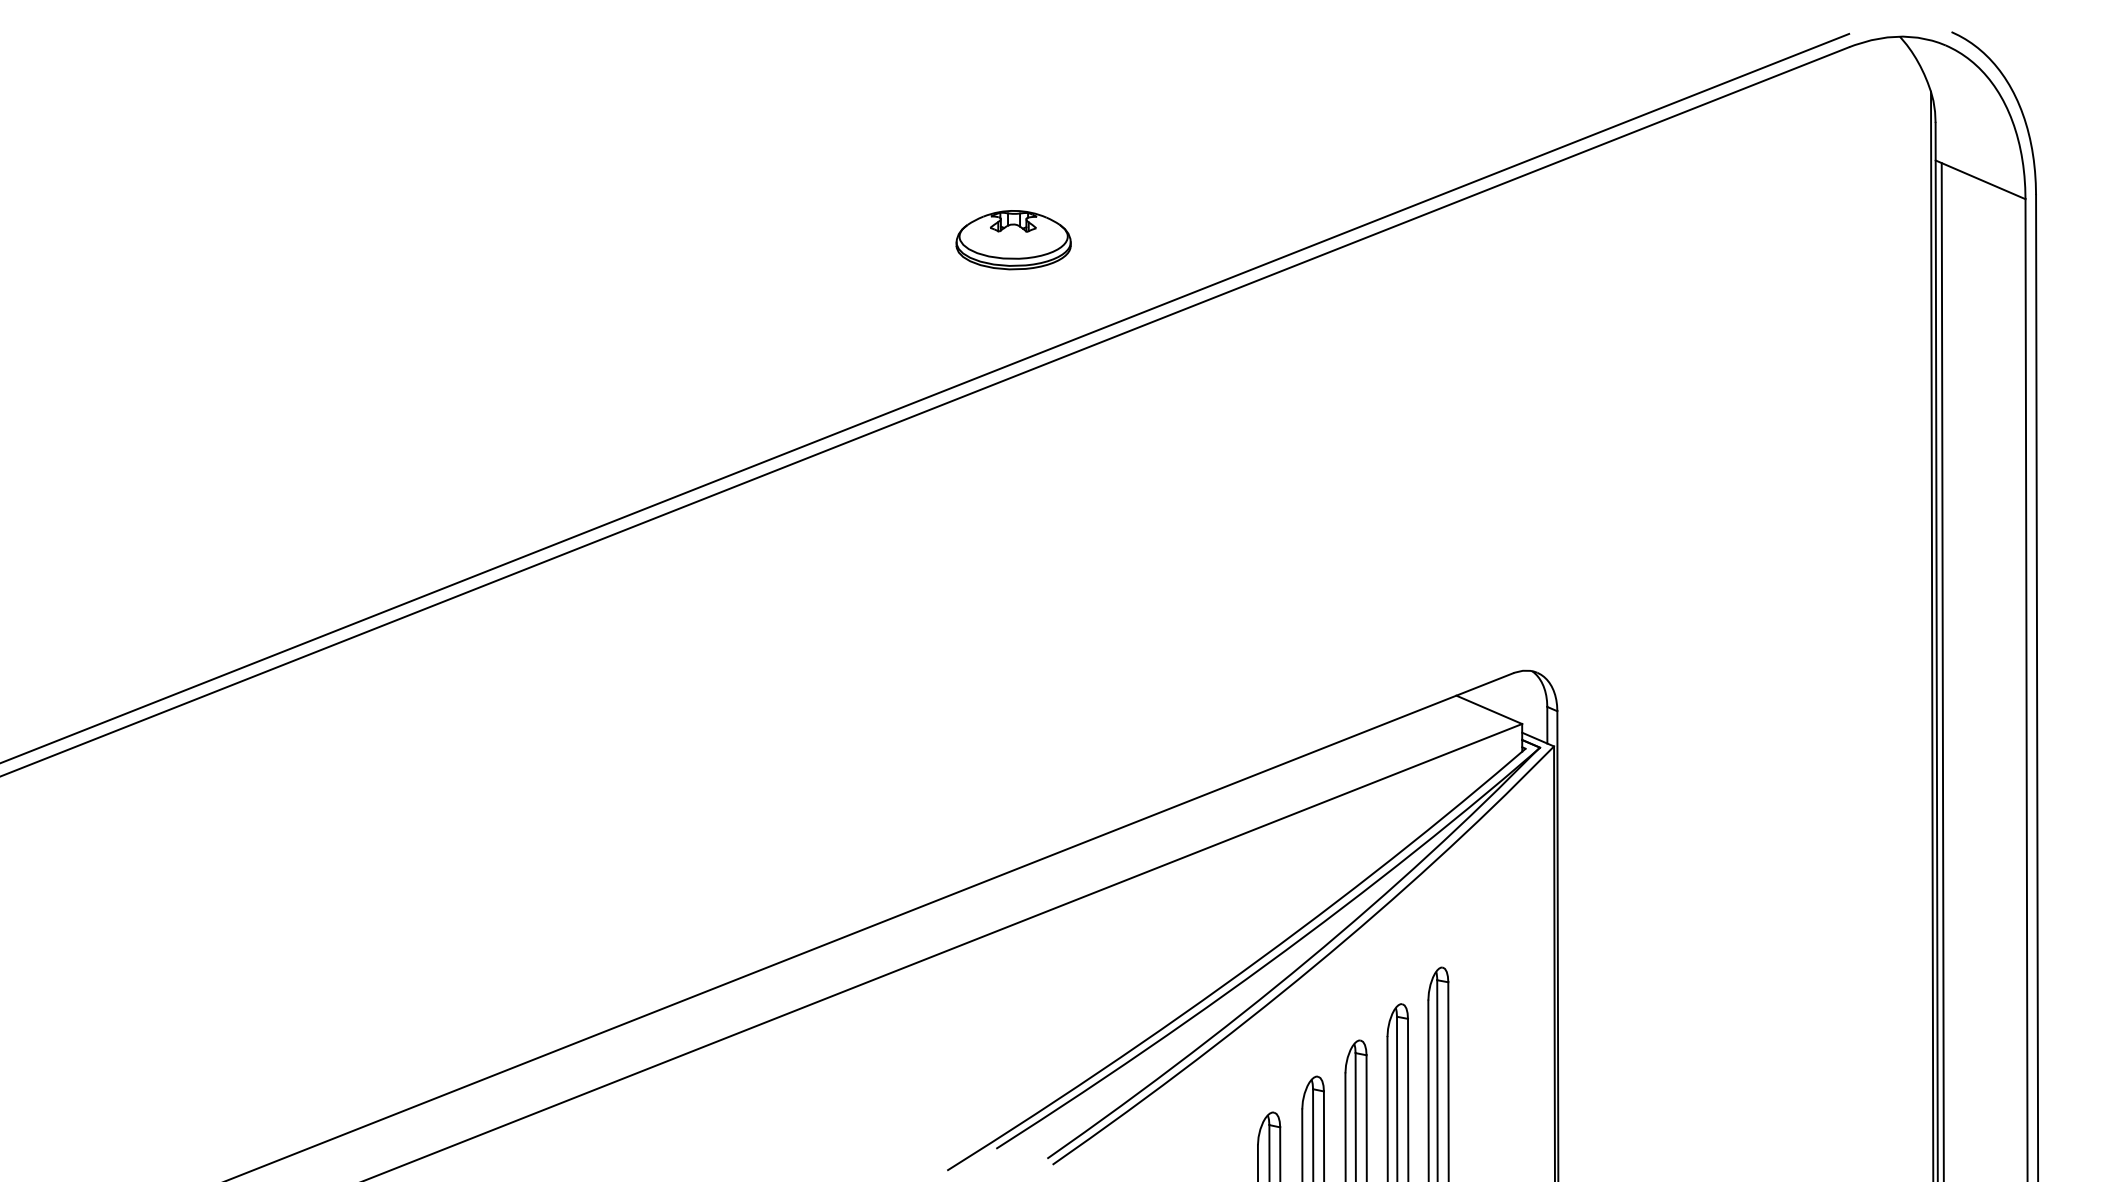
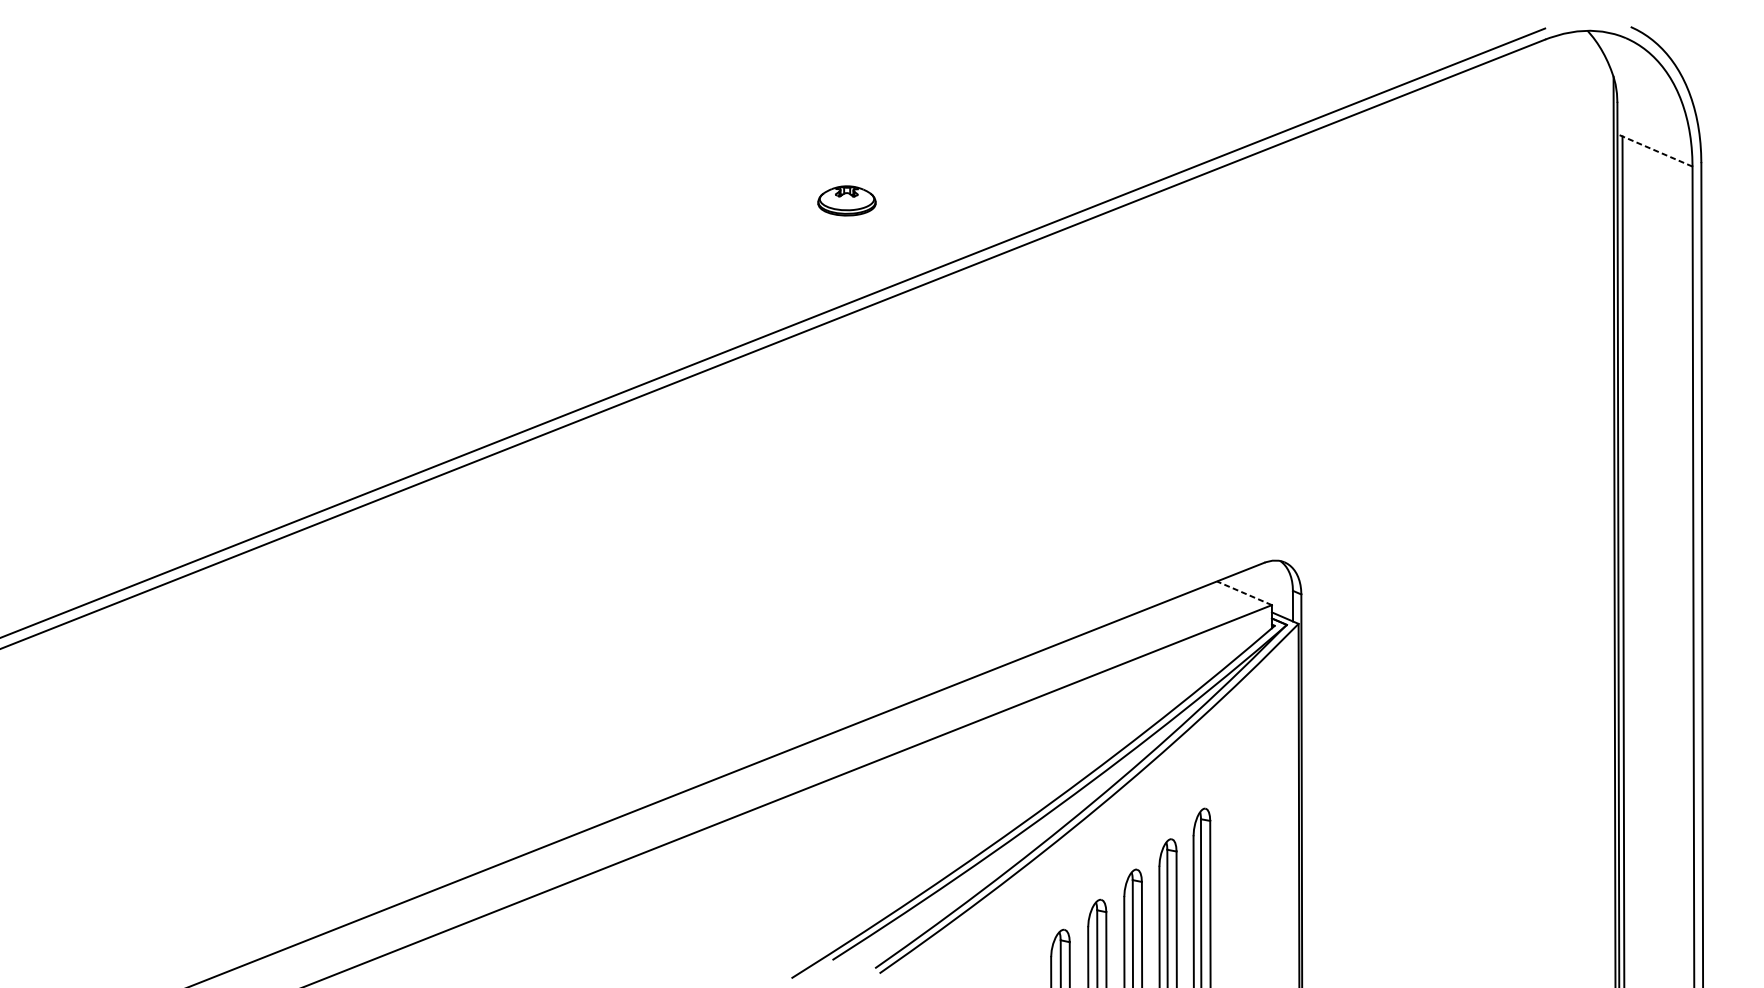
line: (1980, 179) -> (1654, 150), solid -> dashed
part: (1013, 240) -> (846, 201), size x0.6
line: (1489, 709) -> (1244, 593), solid -> dashed

